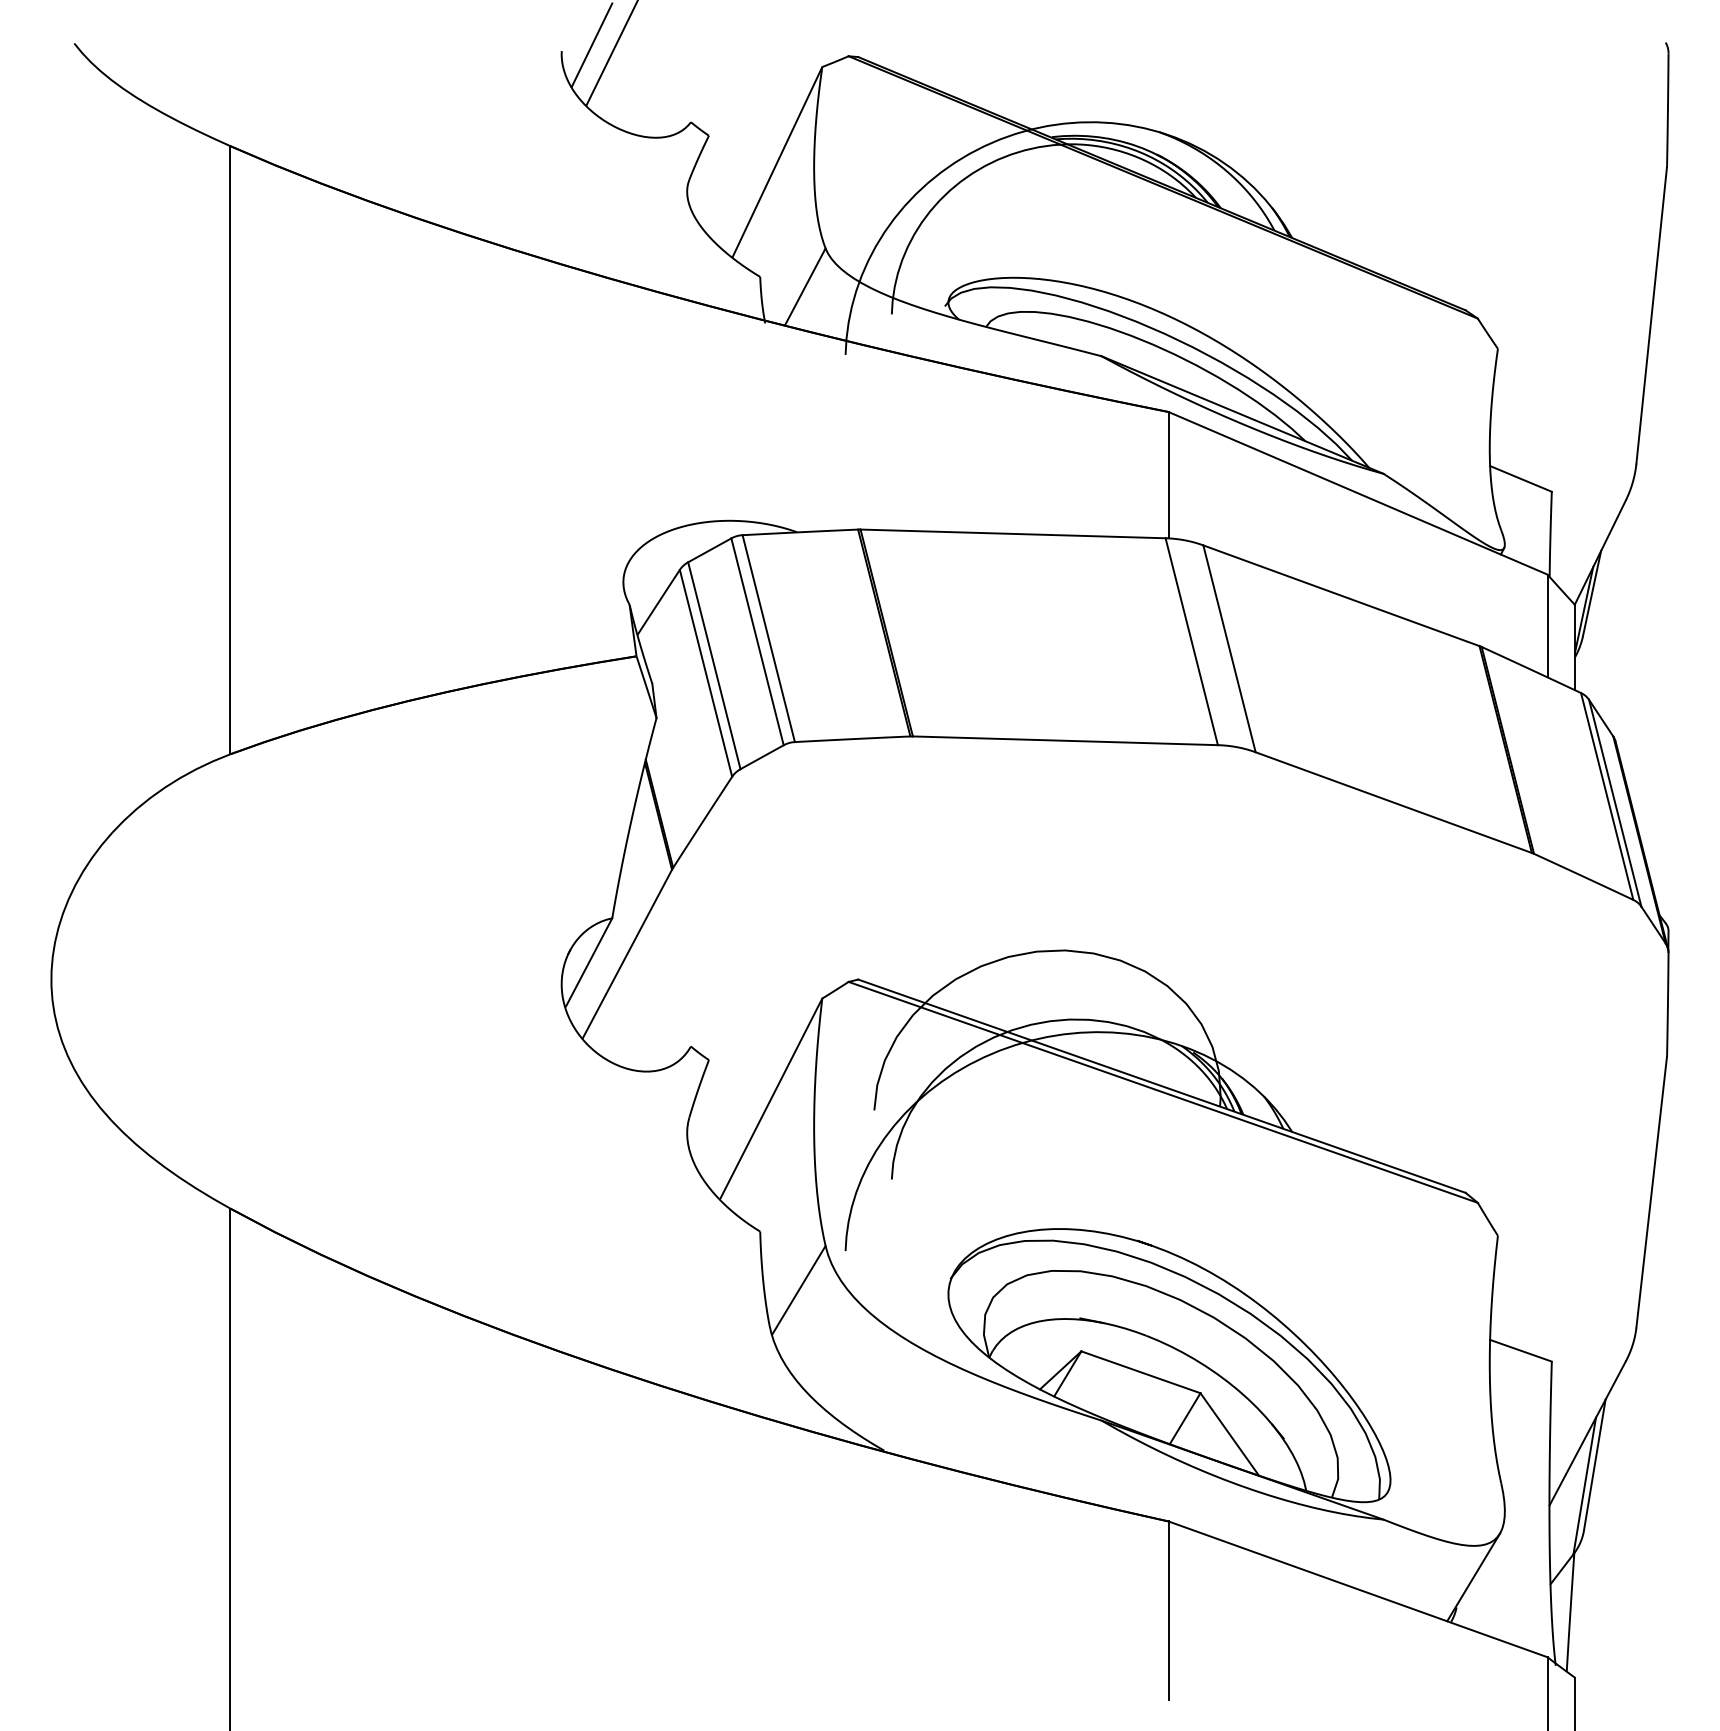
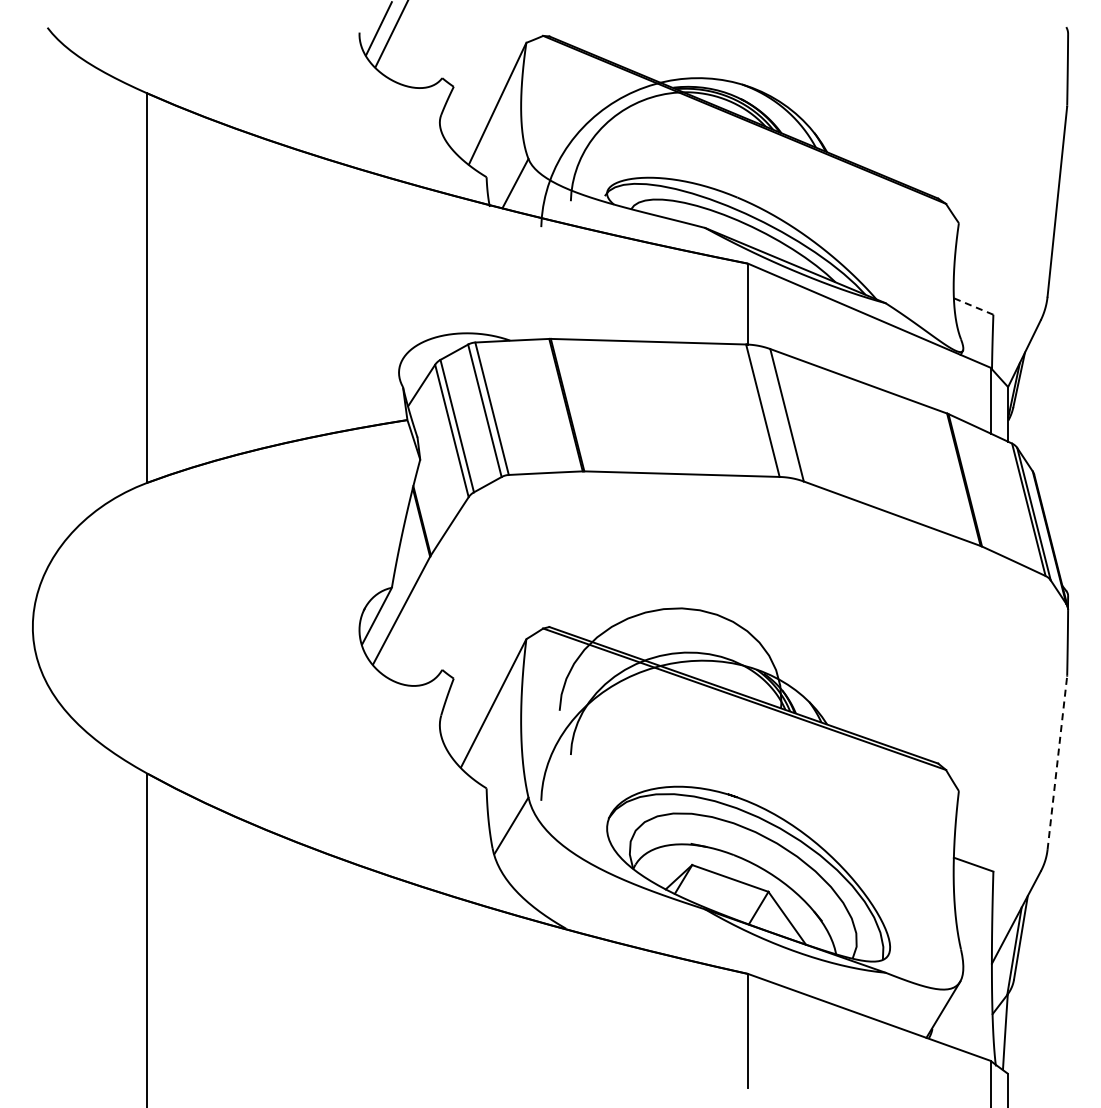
line: (1520, 478) -> (973, 306), solid -> dashed
line: (1651, 1191) -> (1057, 762), solid -> dashed

